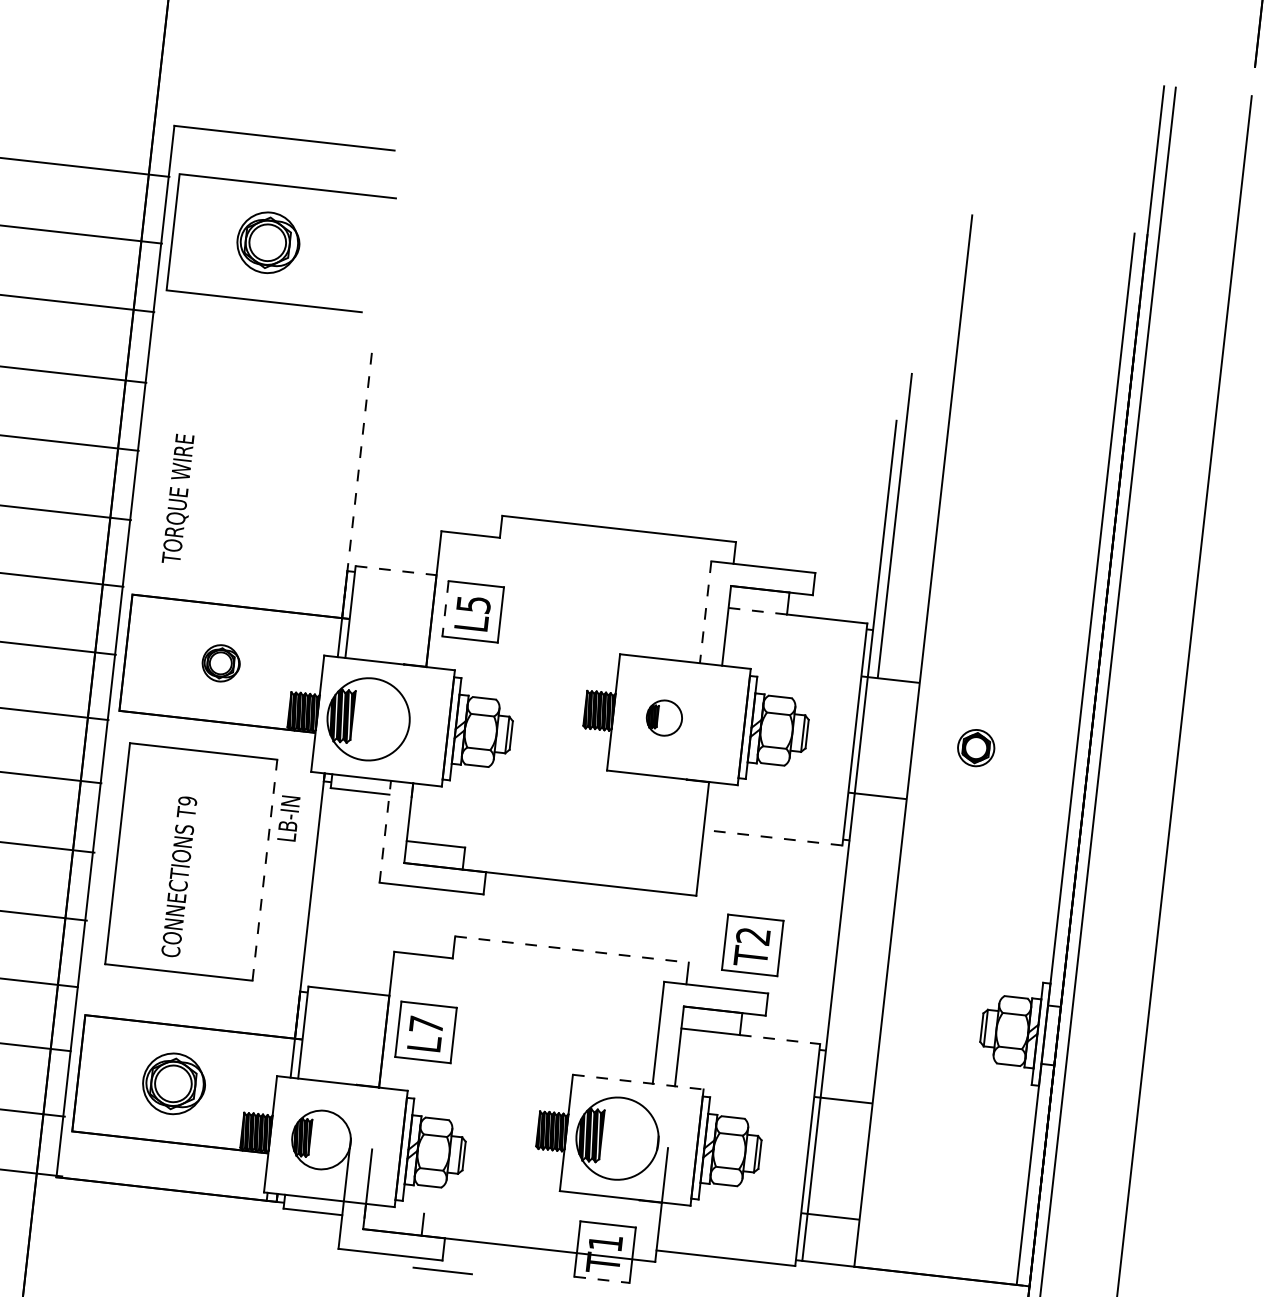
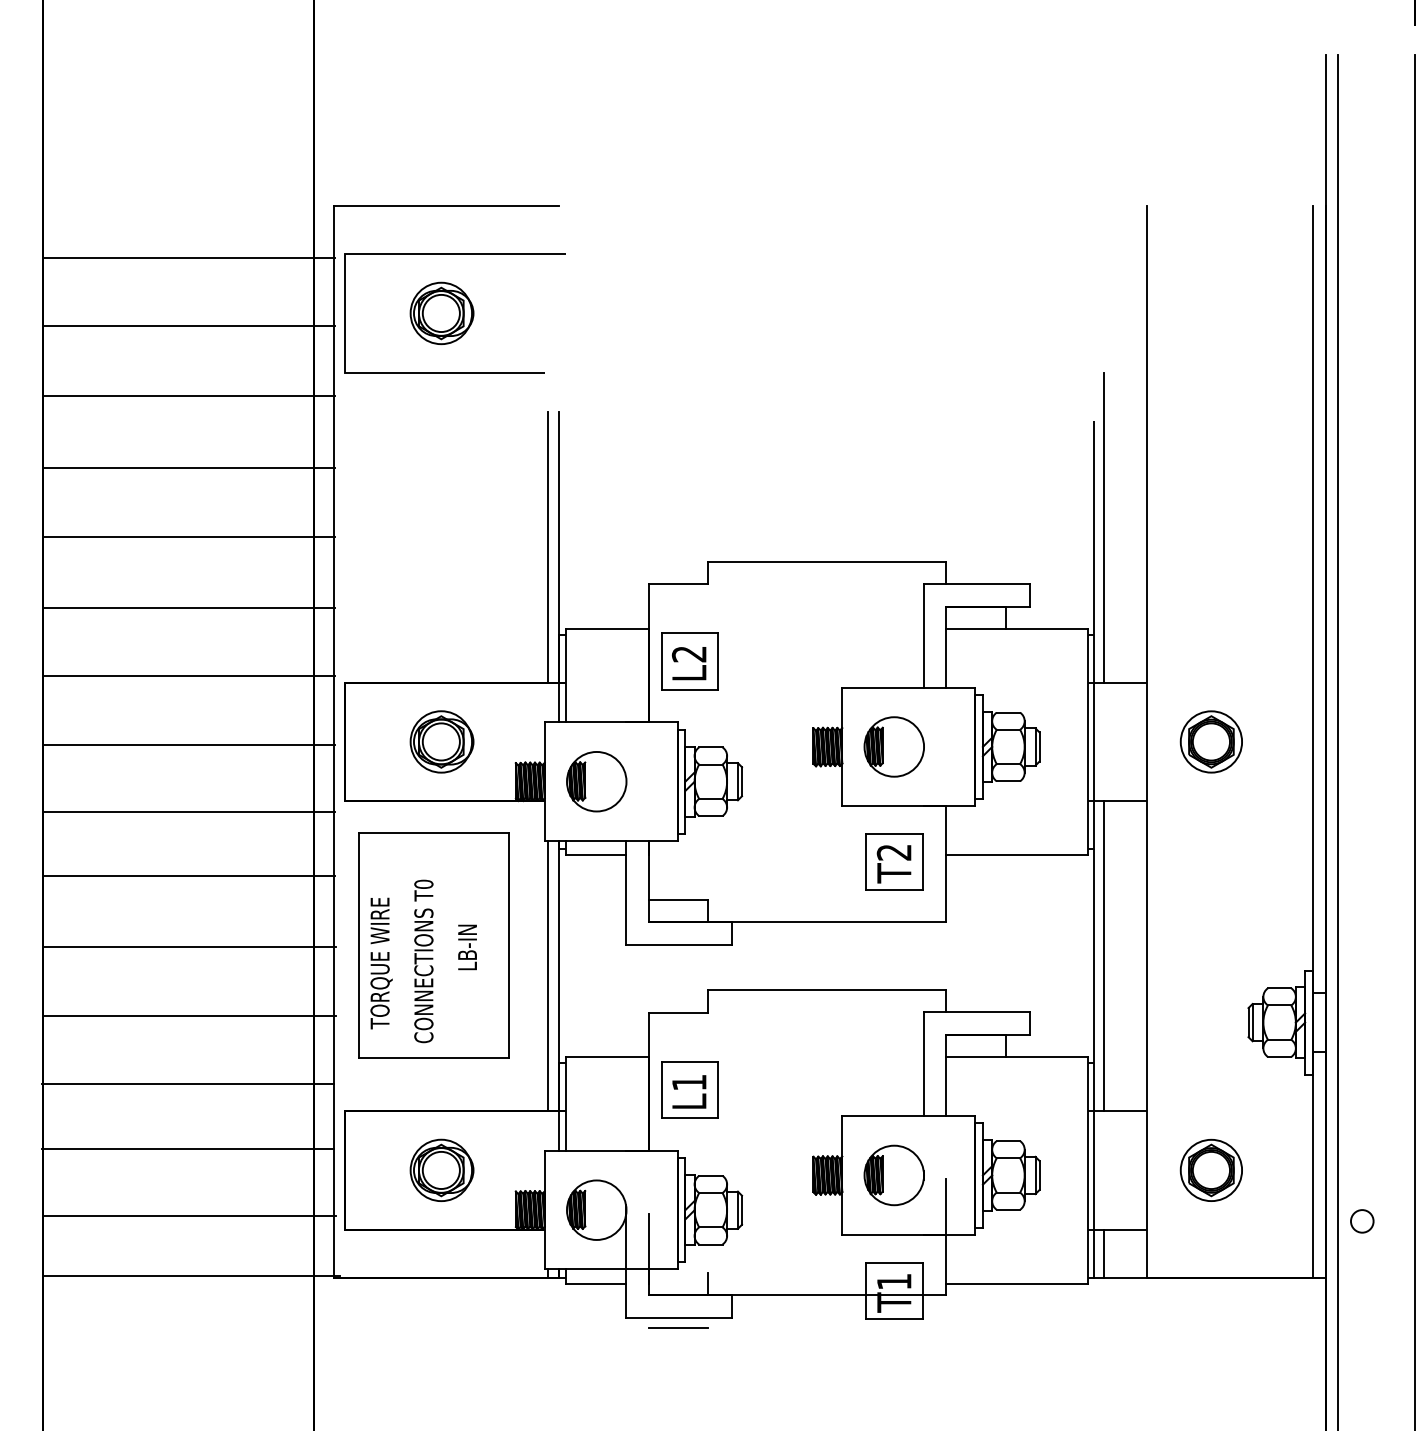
line: (347, 484) -> (548, 547), added
line: (356, 486) -> (558, 548), dashed -> solid
text: (179, 499) -> (381, 963), moved
line: (397, 570) -> (608, 628), dashed -> solid
text: (472, 604) -> (688, 654), L5 -> L2
line: (445, 609) -> (661, 662), dashed -> solid
line: (758, 610) -> (976, 628), dashed -> solid
line: (705, 611) -> (923, 635), dashed -> solid
part: (220, 662) -> (441, 741), size x1.67
part: (663, 717) -> (893, 746), size x1.67
part: (368, 719) -> (596, 781), size x0.71
part: (975, 747) -> (1210, 741), size x1.67
text: (187, 800) -> (423, 883), T9 -> T0
text: (288, 818) -> (467, 947), moved
line: (385, 831) -> (626, 892), dashed -> solid
line: (772, 838) -> (1016, 855), dashed -> solid
line: (265, 870) -> (509, 945), dashed -> solid
line: (300, 904) -> (548, 975), added
part: (752, 945) -> (894, 861), moved
line: (847, 946) -> (1104, 956), added
line: (572, 949) -> (827, 990), dashed -> solid
text: (426, 1024) -> (689, 1082), L7 -> L1
line: (779, 1039) -> (1046, 1057), dashed -> solid
line: (637, 1082) -> (908, 1116), dashed -> solid
part: (616, 1138) -> (893, 1175), size x0.71
part: (928, 1167) -> (1210, 1169), added
circle: (1071, 1235) -> (1362, 1221), added
line: (815, 1238) -> (1104, 1253), added
line: (442, 1270) -> (678, 1327), moved
line: (602, 1280) -> (895, 1319), dashed -> solid

